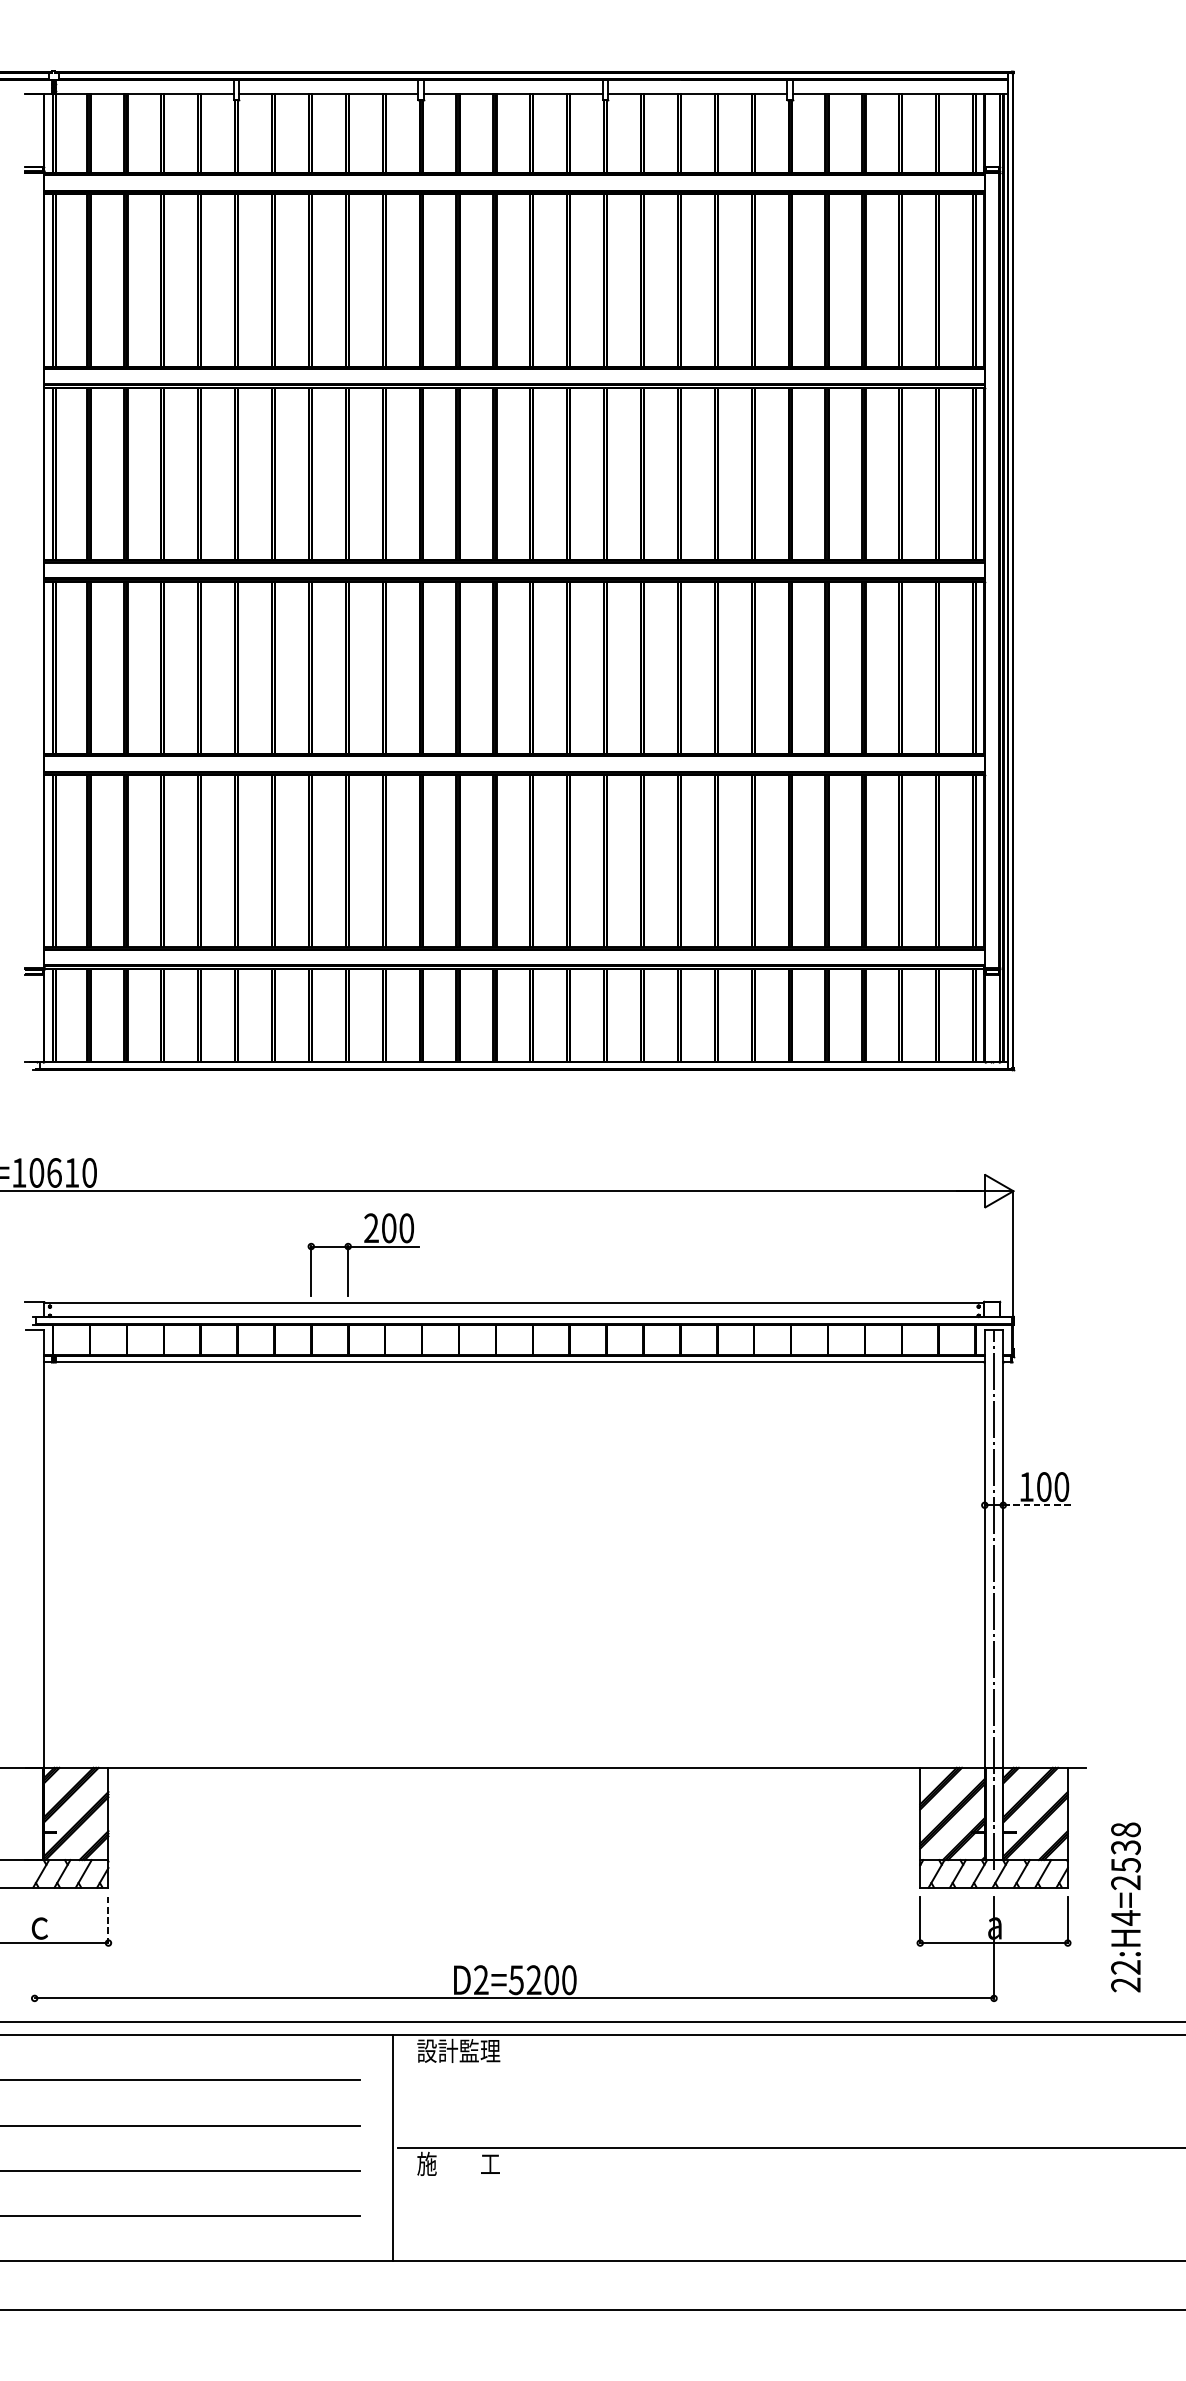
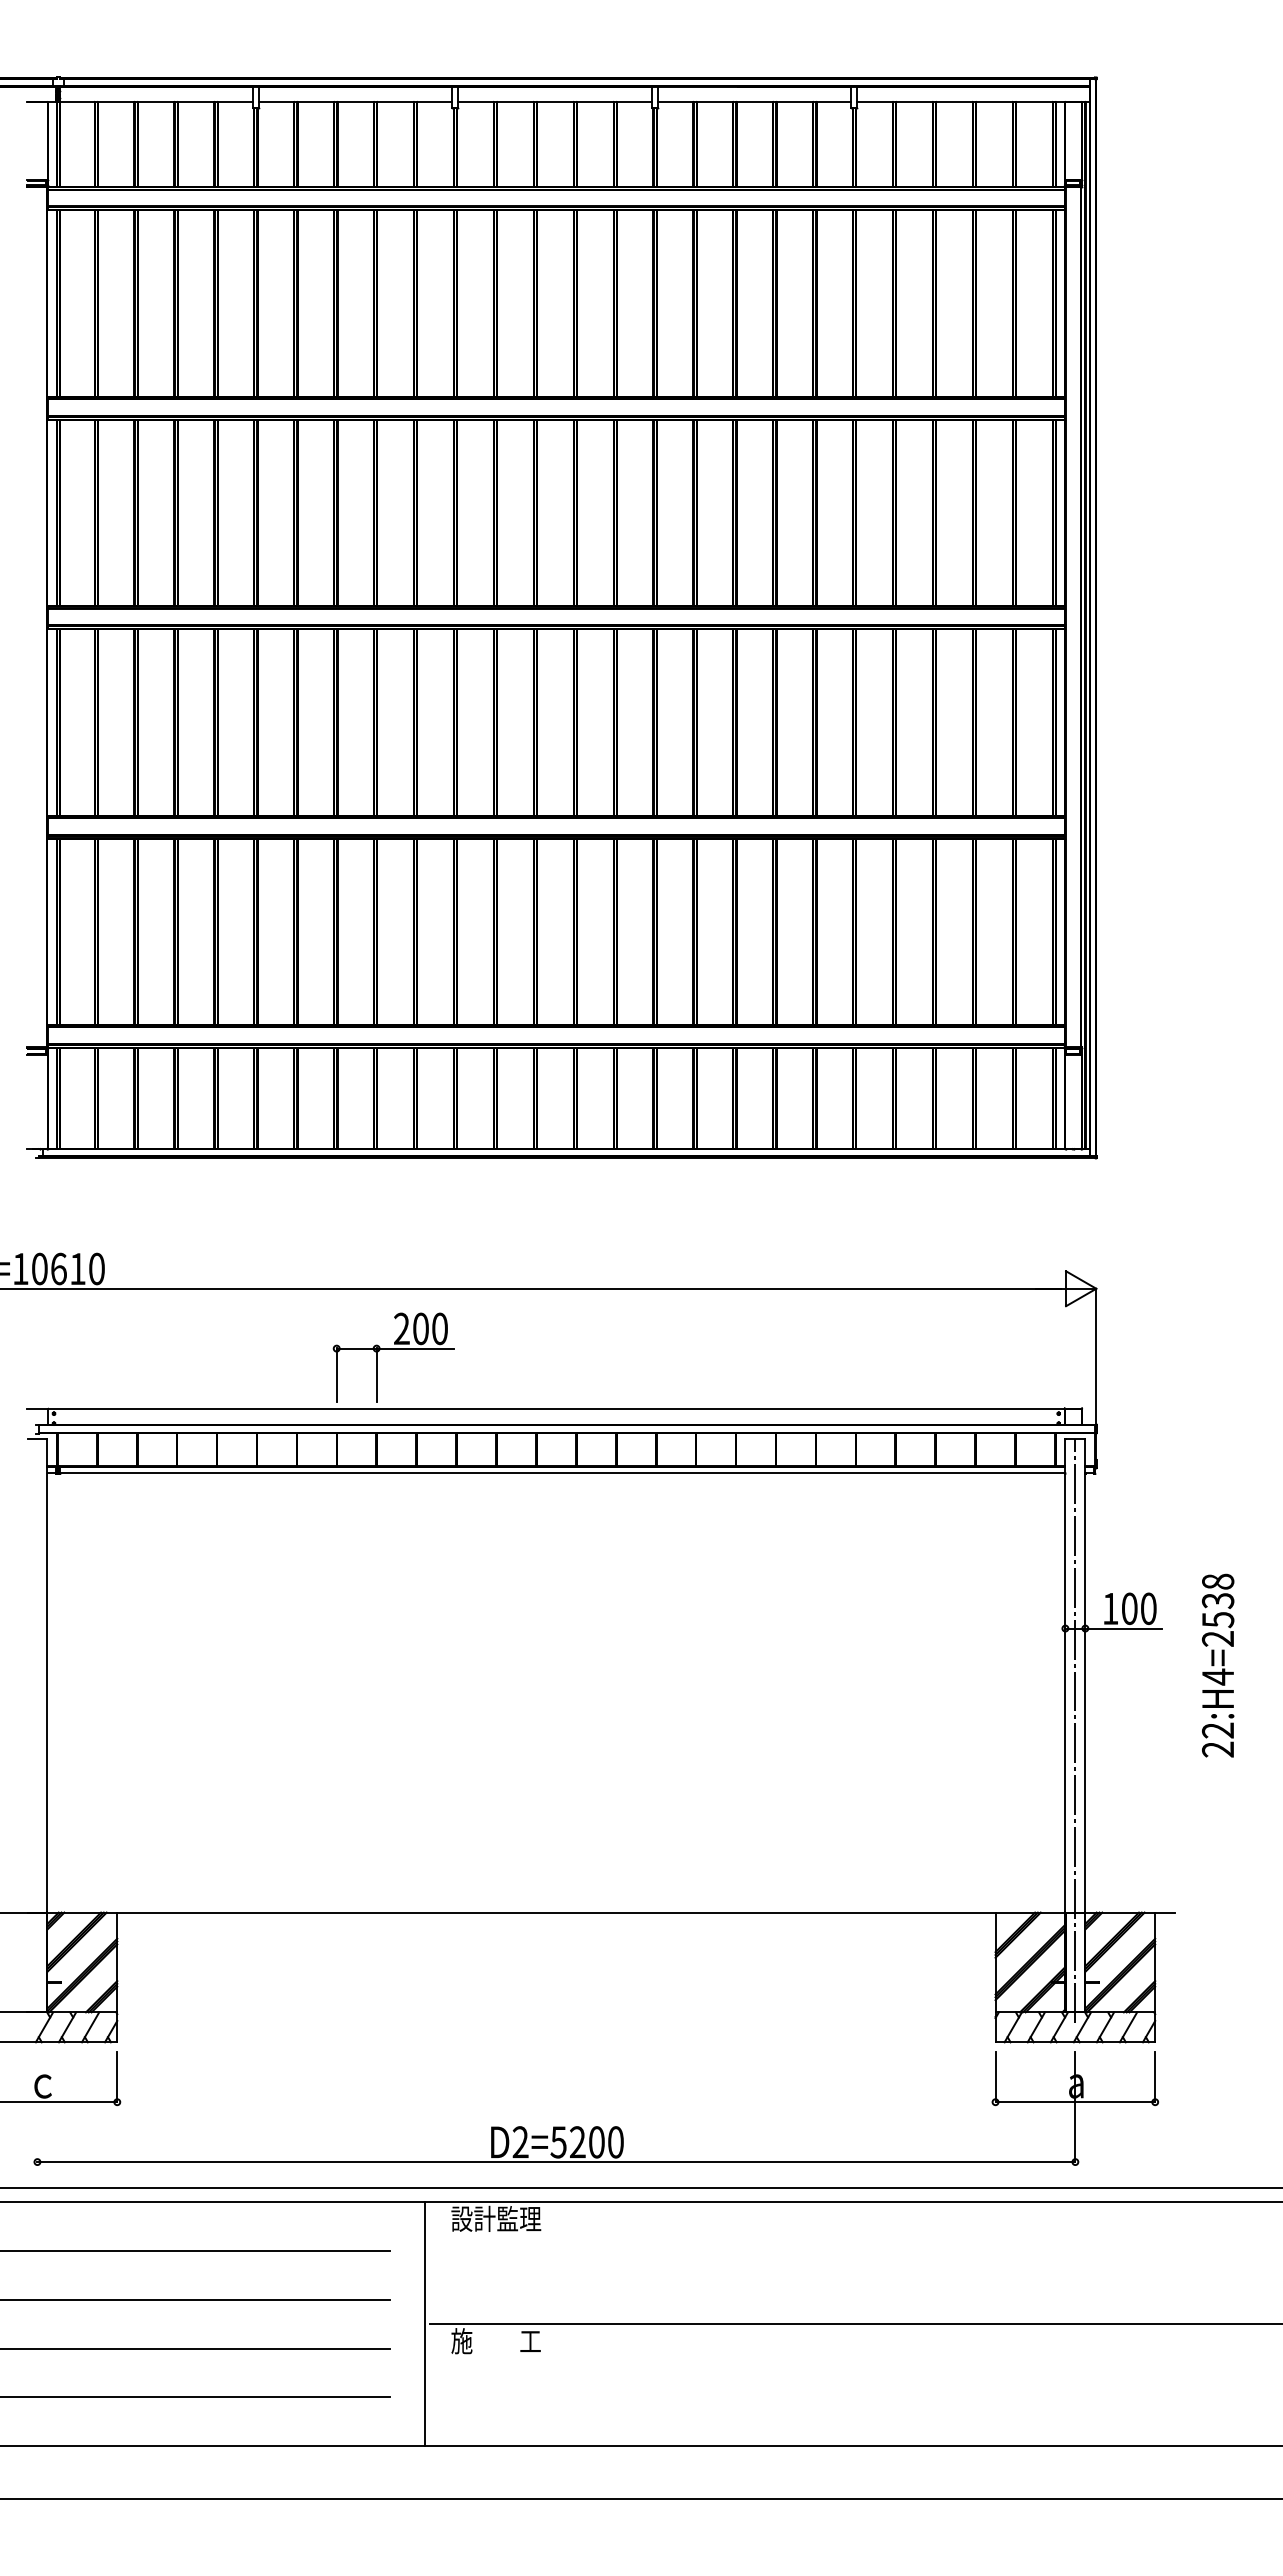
line: (1039, 1505) -> (1124, 1628), dashed -> solid
text: (1126, 1907) -> (1218, 1665), moved
line: (108, 1920) -> (117, 2077), dashed -> solid

